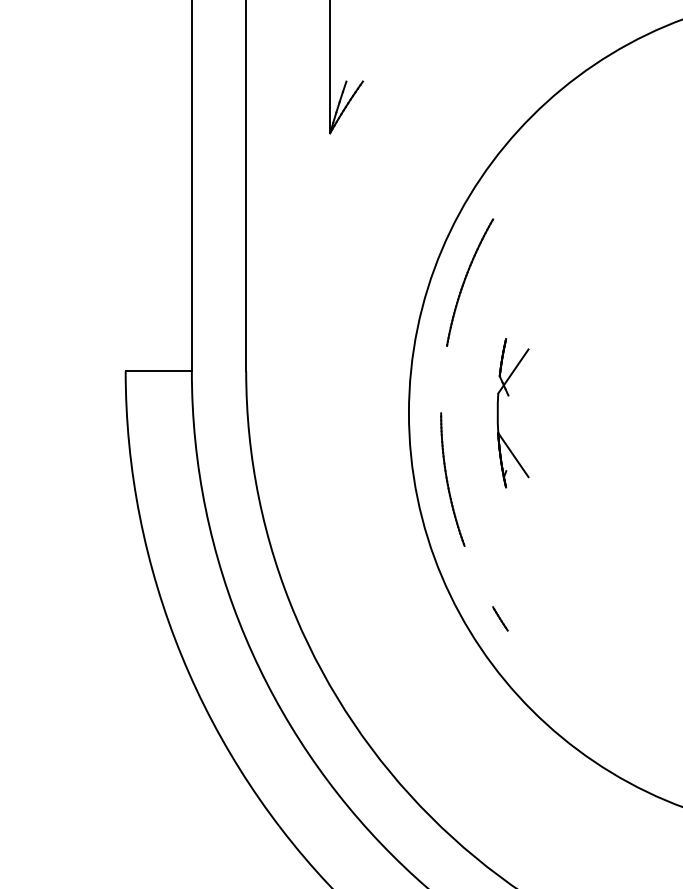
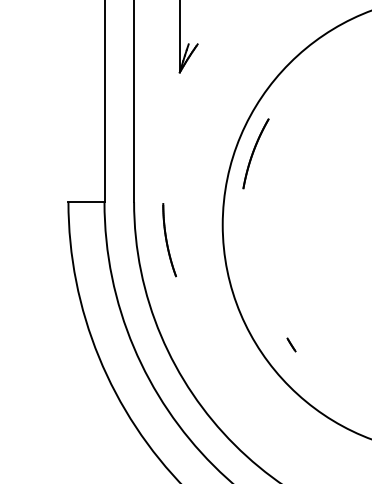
part: (498, 412) -> (271, 224), removed
part: (452, 480) -> (169, 240), moved
line: (500, 618) -> (291, 344), moved

